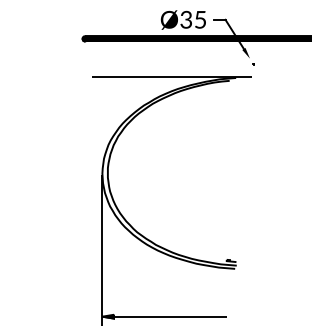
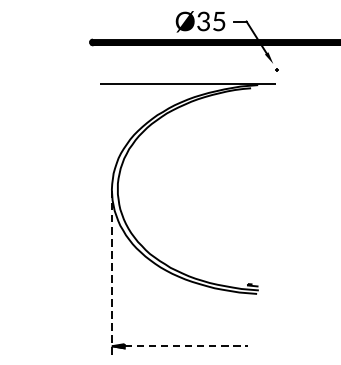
line: (102, 250) -> (111, 273), solid -> dashed
line: (170, 316) -> (186, 346), solid -> dashed

